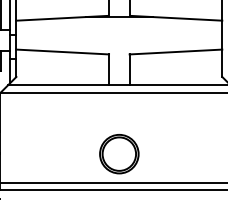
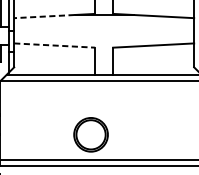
line: (50, 18) -> (43, 16), solid -> dashed
line: (63, 52) -> (55, 45), solid -> dashed
part: (119, 154) -> (91, 135), moved

